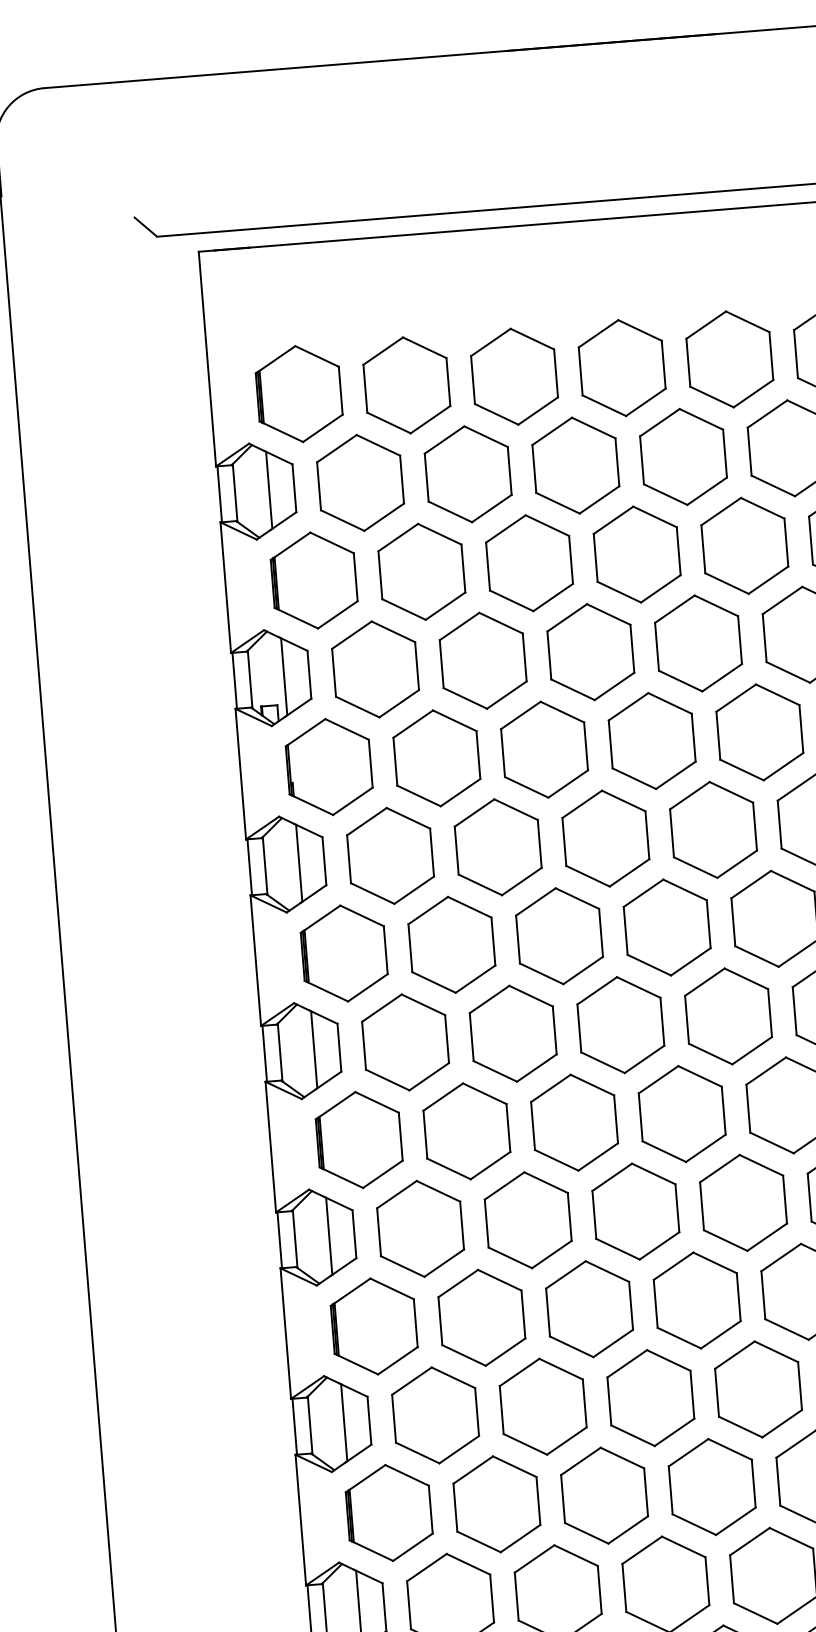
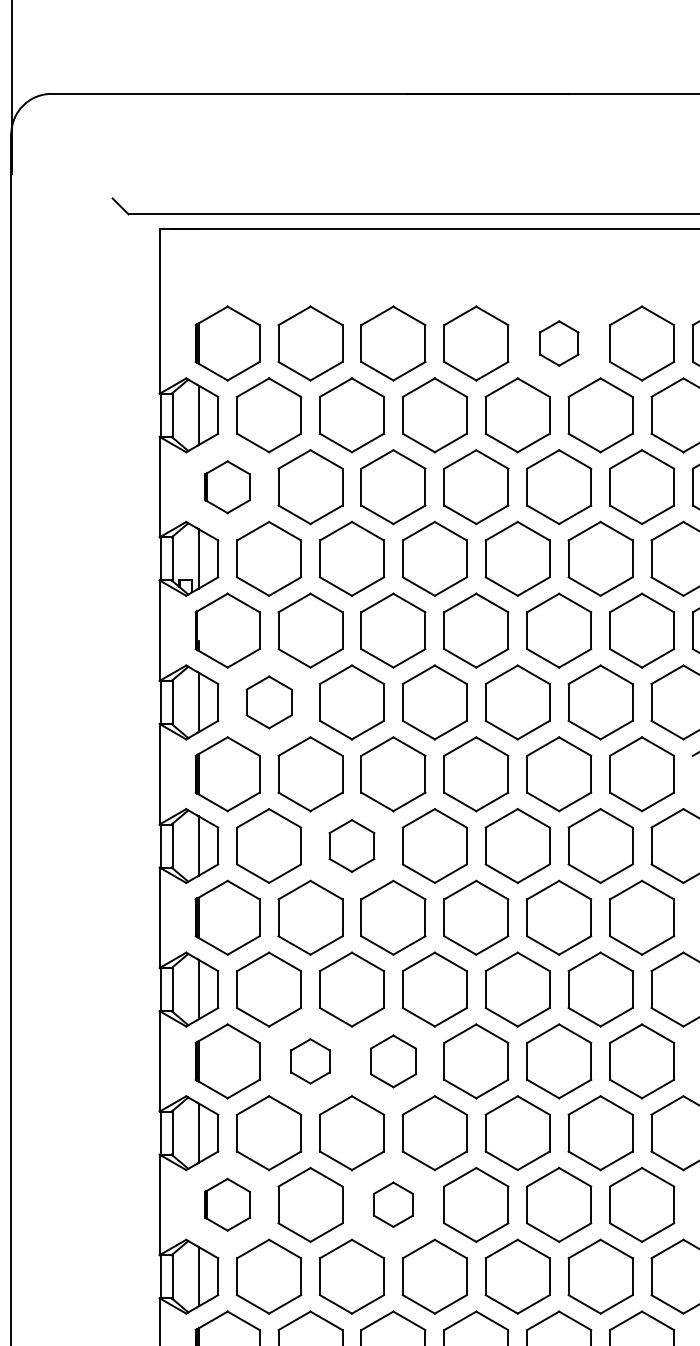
part: (730, 359) -> (559, 343), size x0.6
part: (314, 581) -> (227, 487), size x0.7
part: (391, 855) -> (269, 702), size x0.7
part: (512, 1033) -> (351, 845), size x0.7
part: (589, 1309) -> (393, 1061), size x0.7
part: (481, 1318) -> (310, 1061), size x0.6
part: (604, 1495) -> (393, 1204), size x0.6
part: (388, 1512) -> (227, 1204), size x0.7

